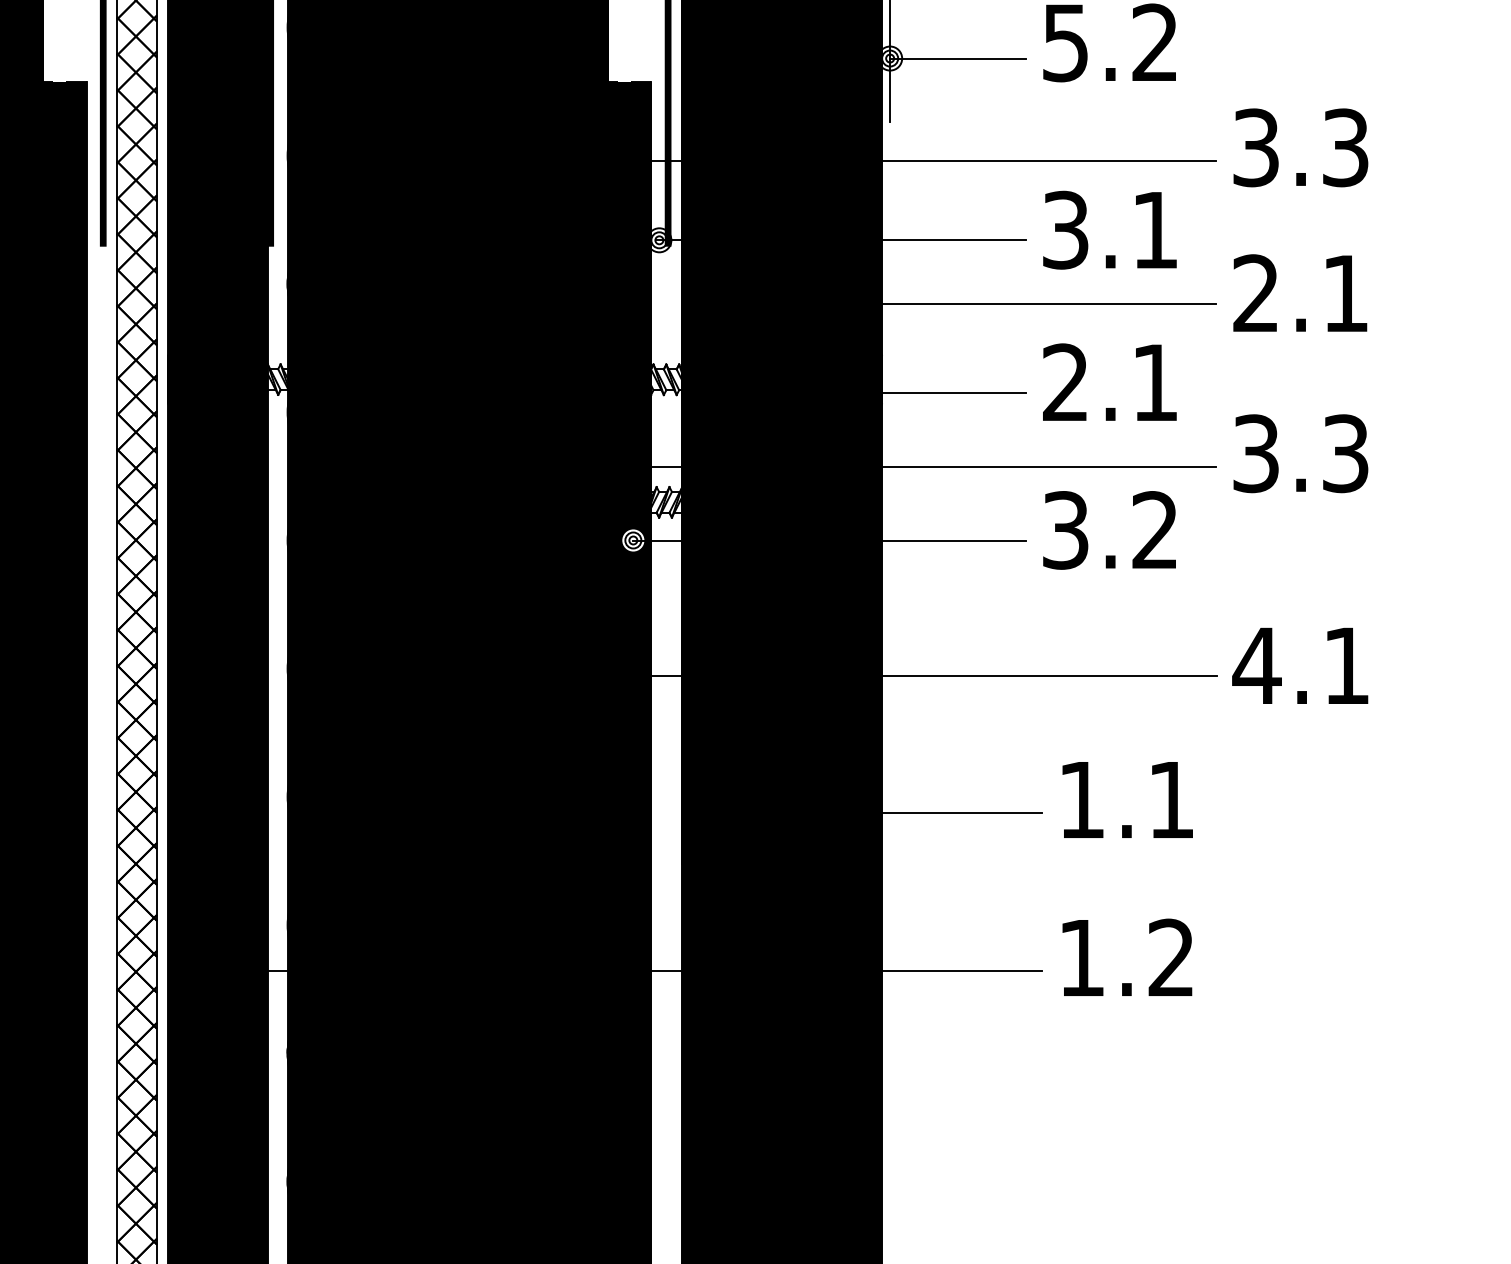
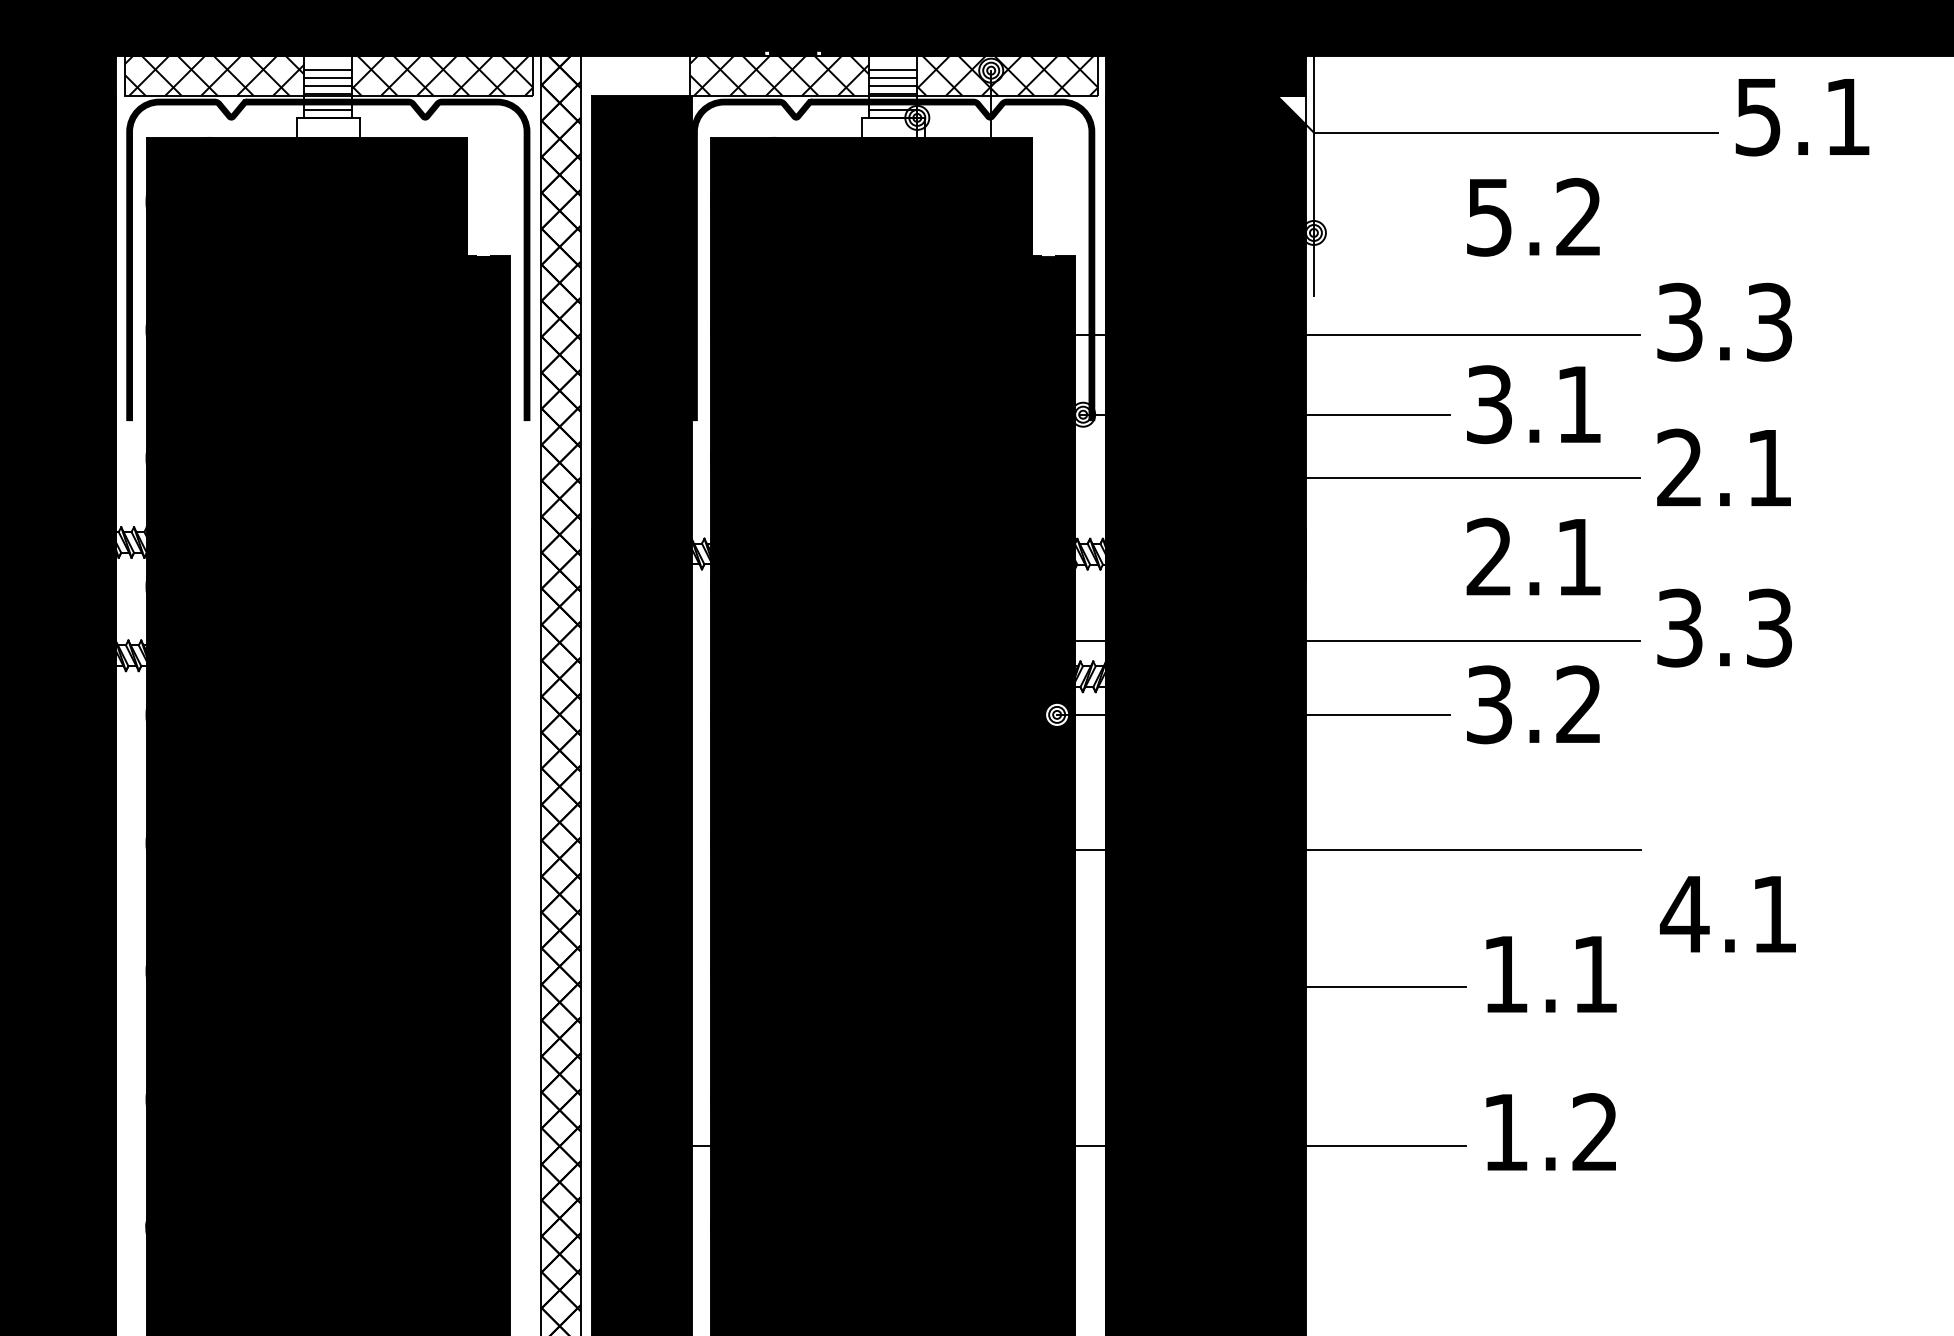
line: (957, 58) -> (1381, 232), removed
line: (947, 393) -> (1371, 567), removed
text: (1299, 666) -> (1727, 914), moved

